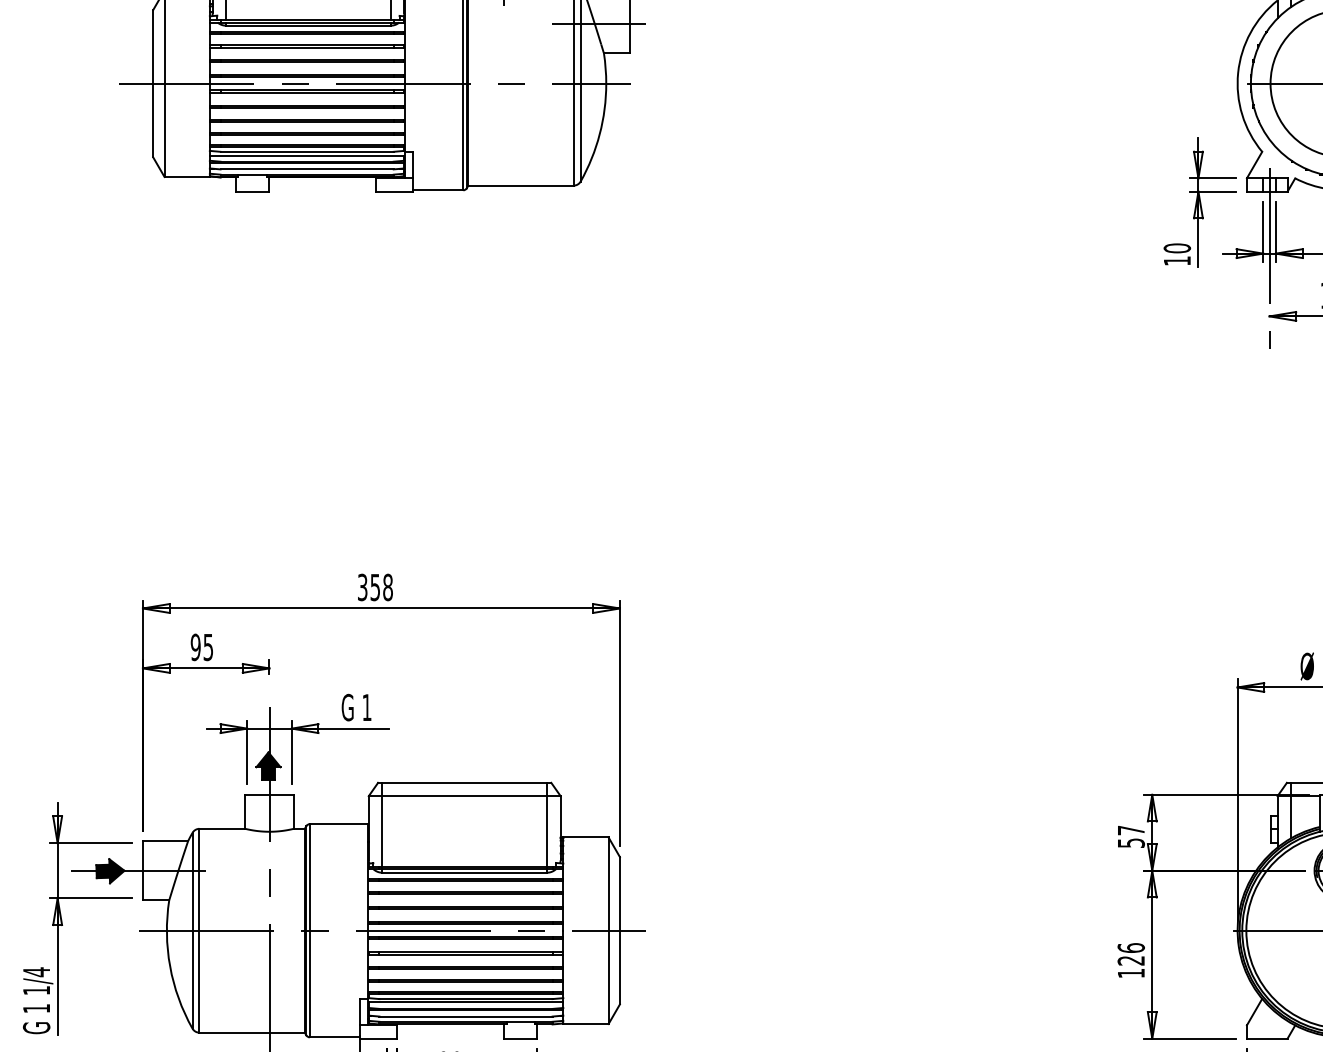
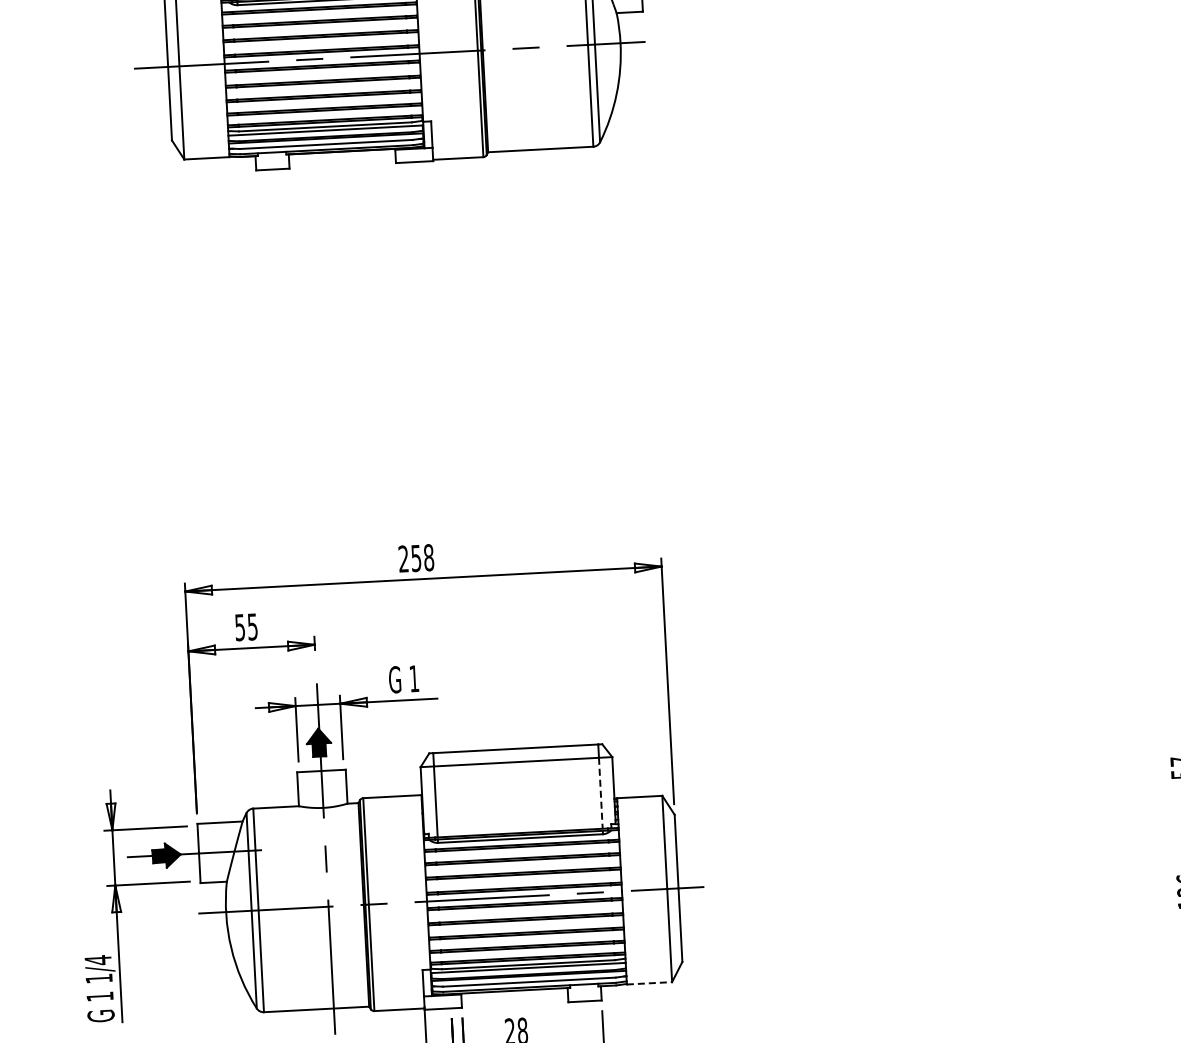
text: (362, 587) -> (403, 559), 358 -> 258
text: (195, 646) -> (239, 626), 95 -> 55
line: (547, 831) -> (600, 793), solid -> dashed
line: (585, 1024) -> (649, 983), solid -> dashed

